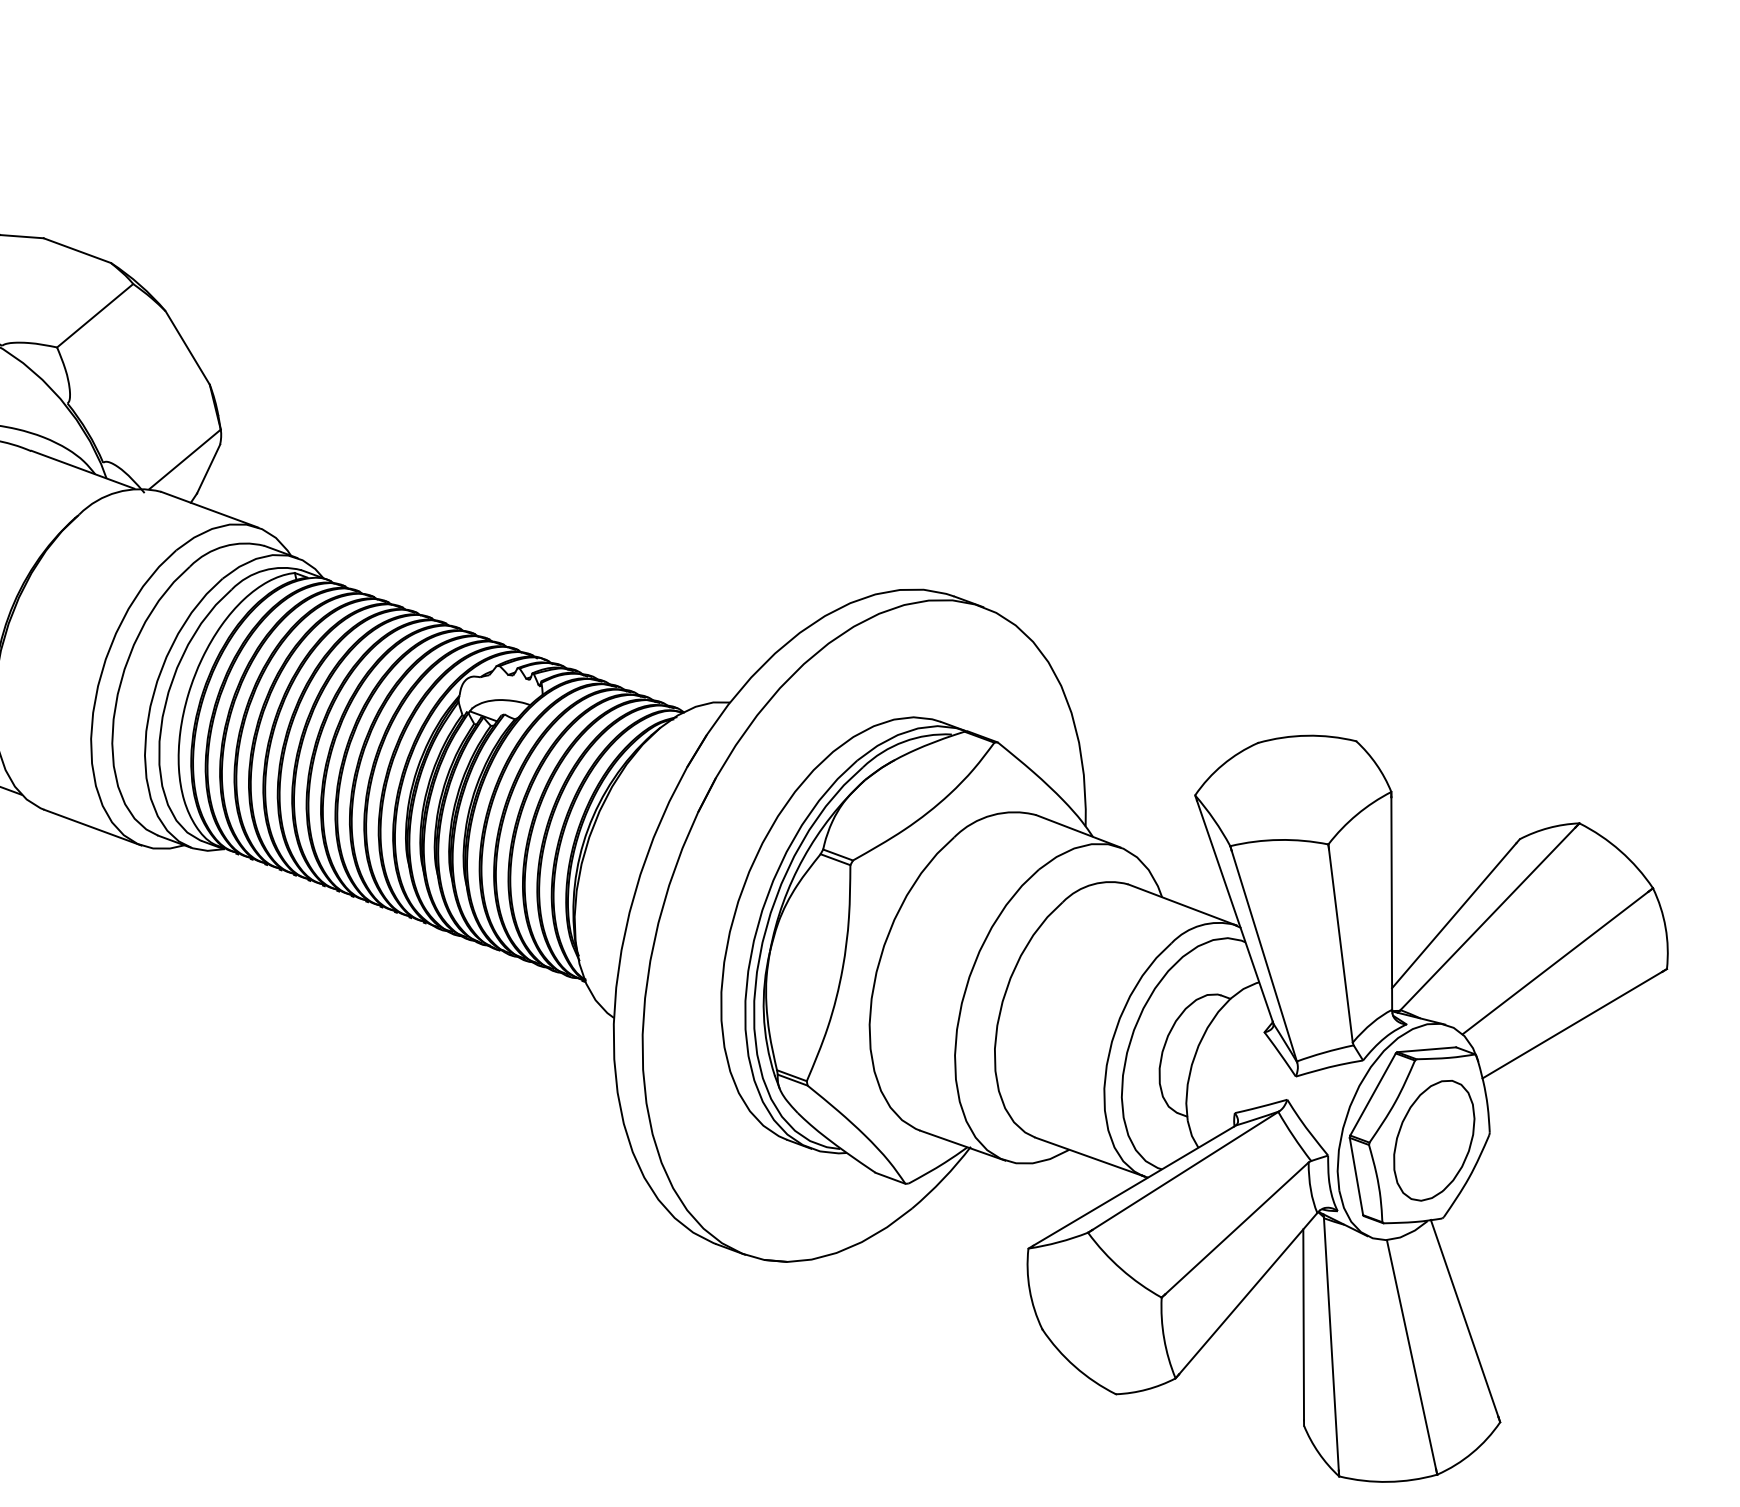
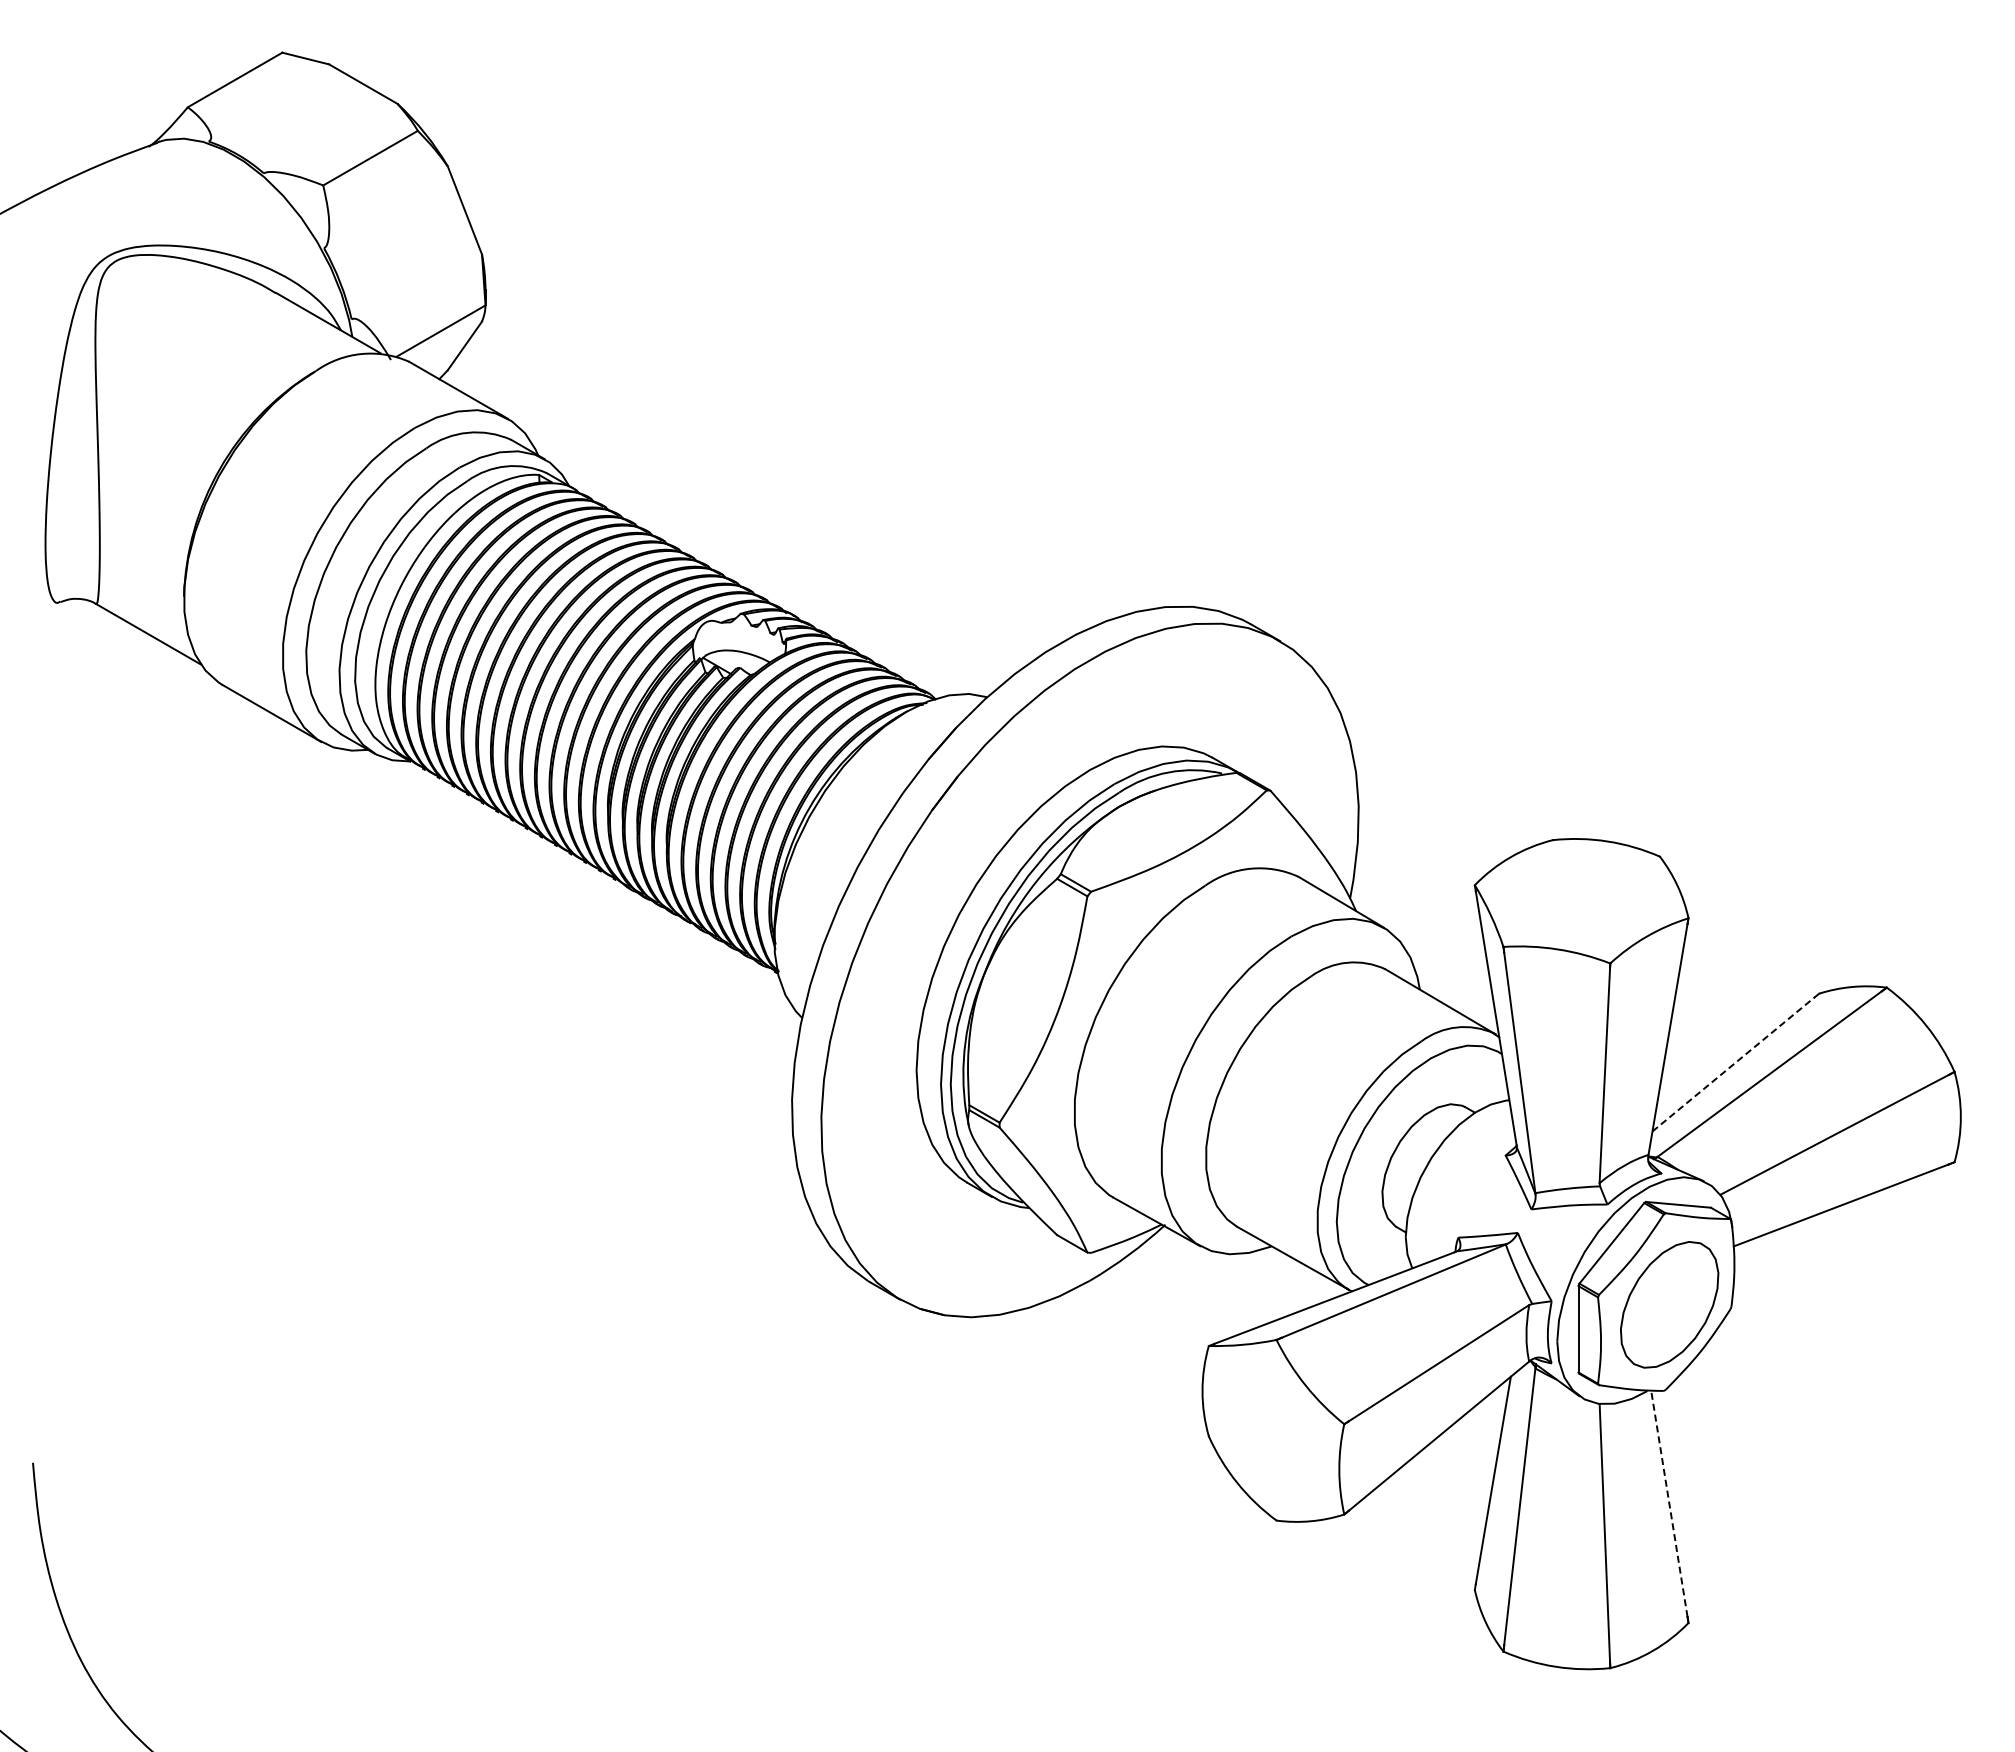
line: (1454, 915) -> (1733, 1064), solid -> dashed
line: (1464, 1318) -> (1669, 1503), solid -> dashed

